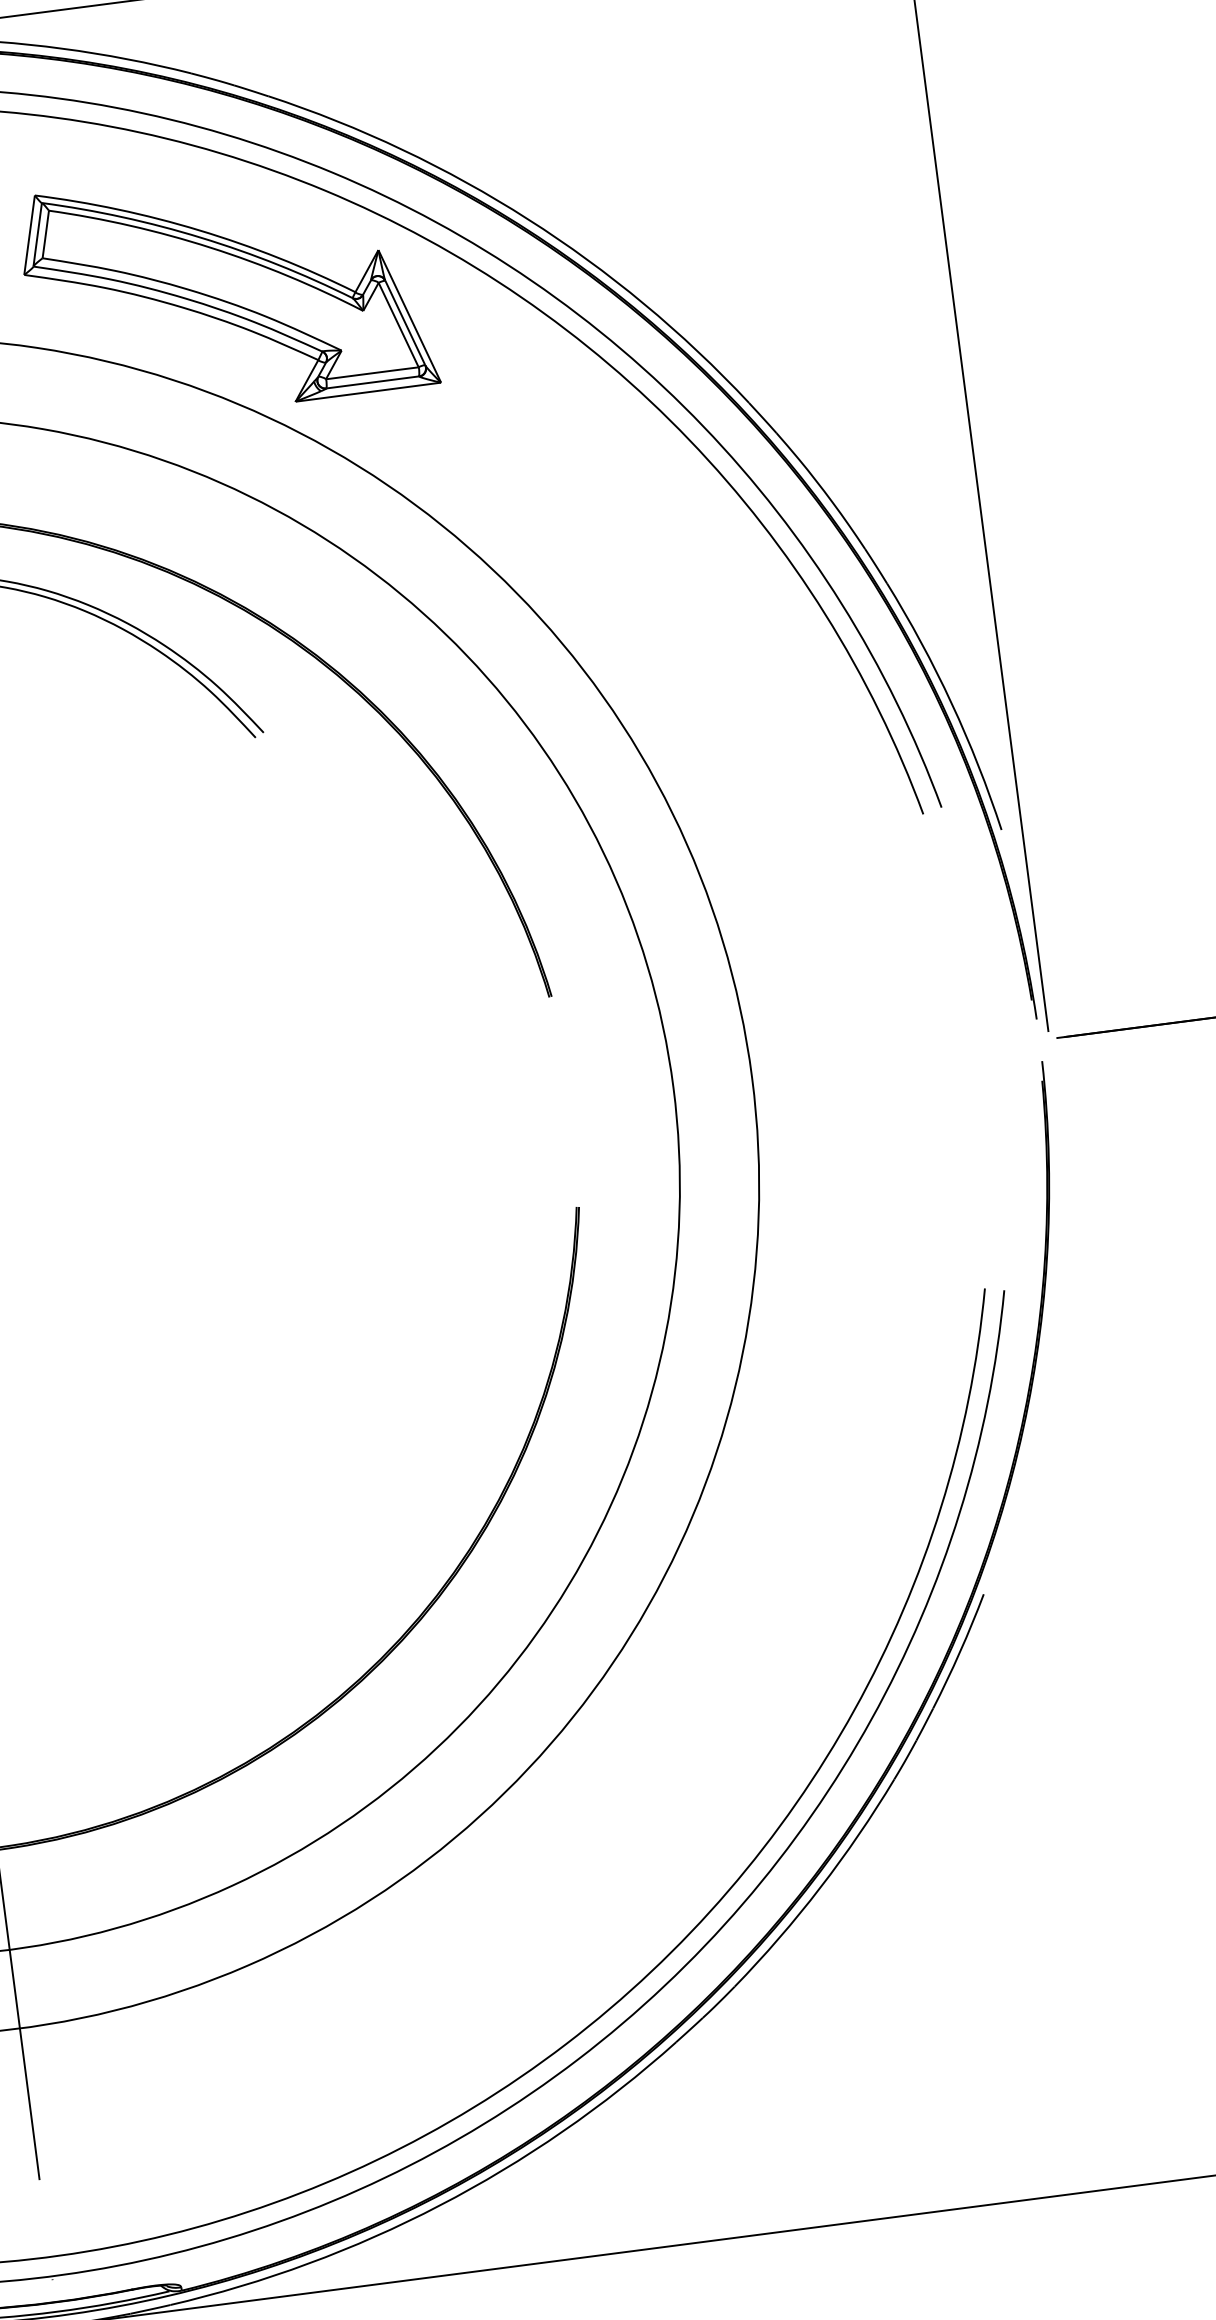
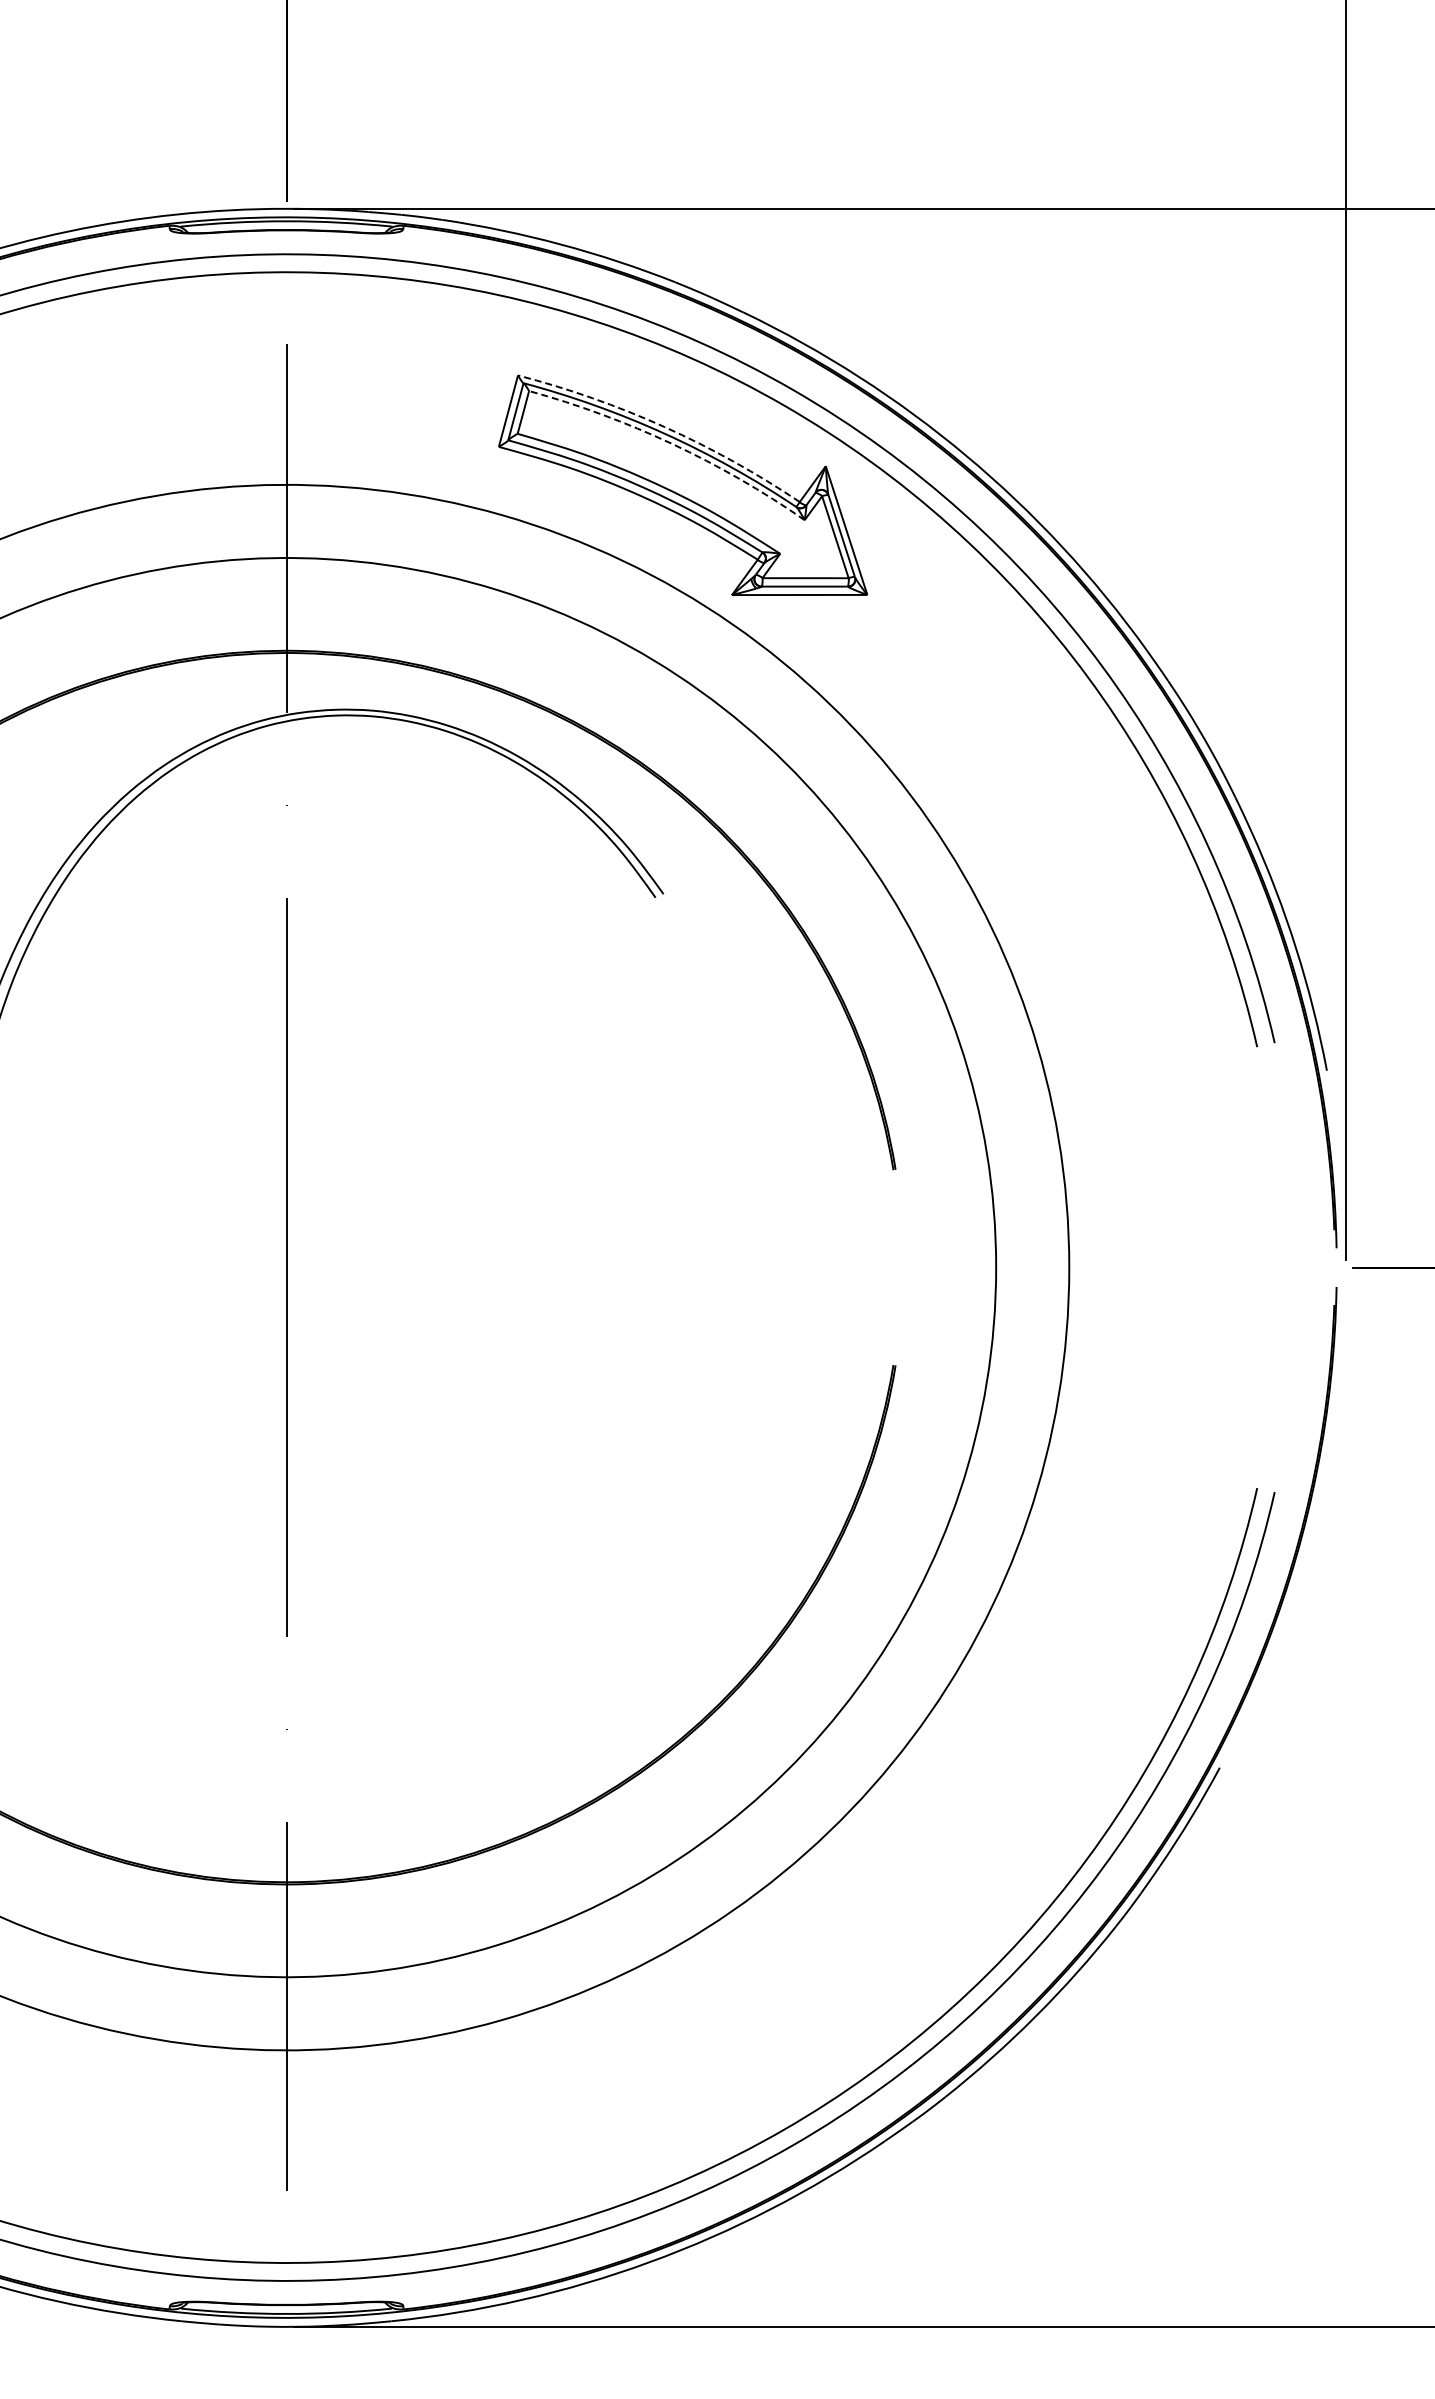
arc: (199, 229) -> (664, 426), solid -> dashed
arc: (210, 247) -> (672, 443), solid -> dashed

